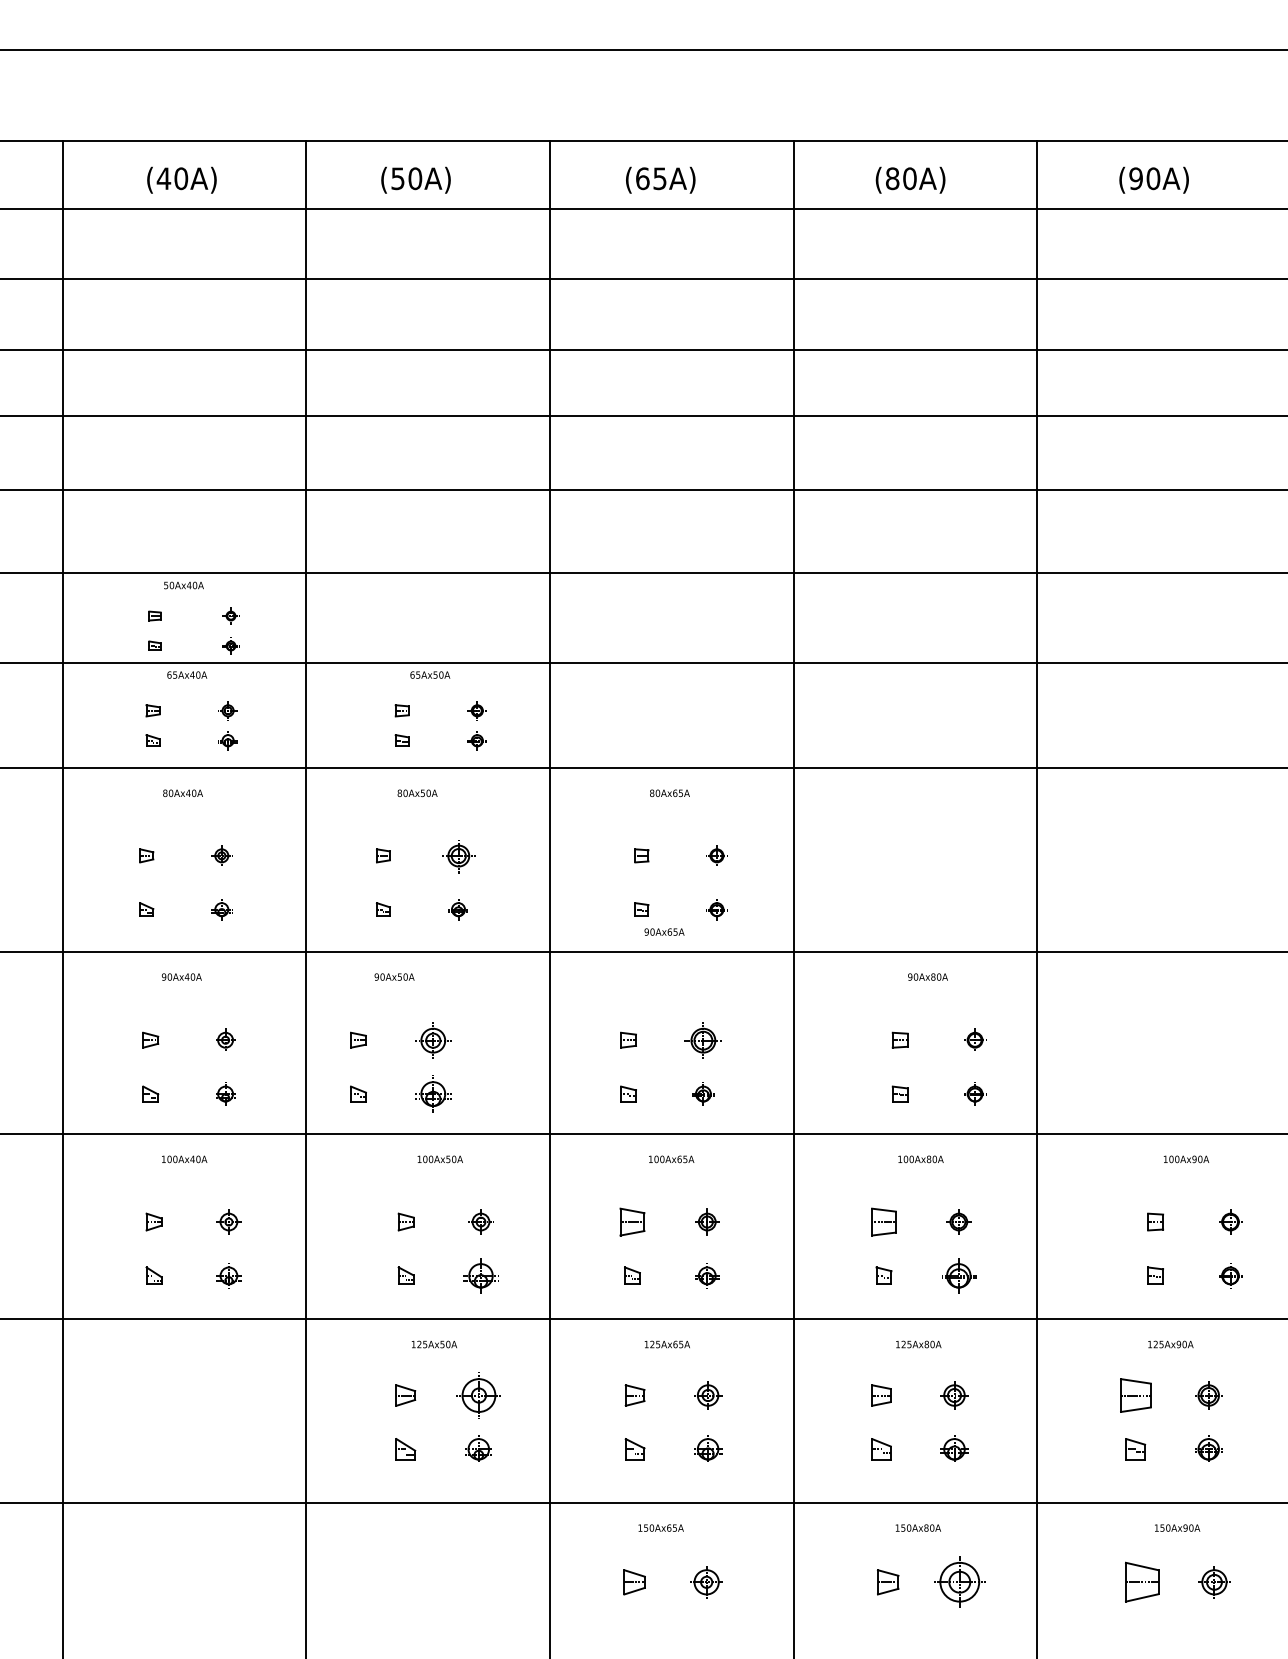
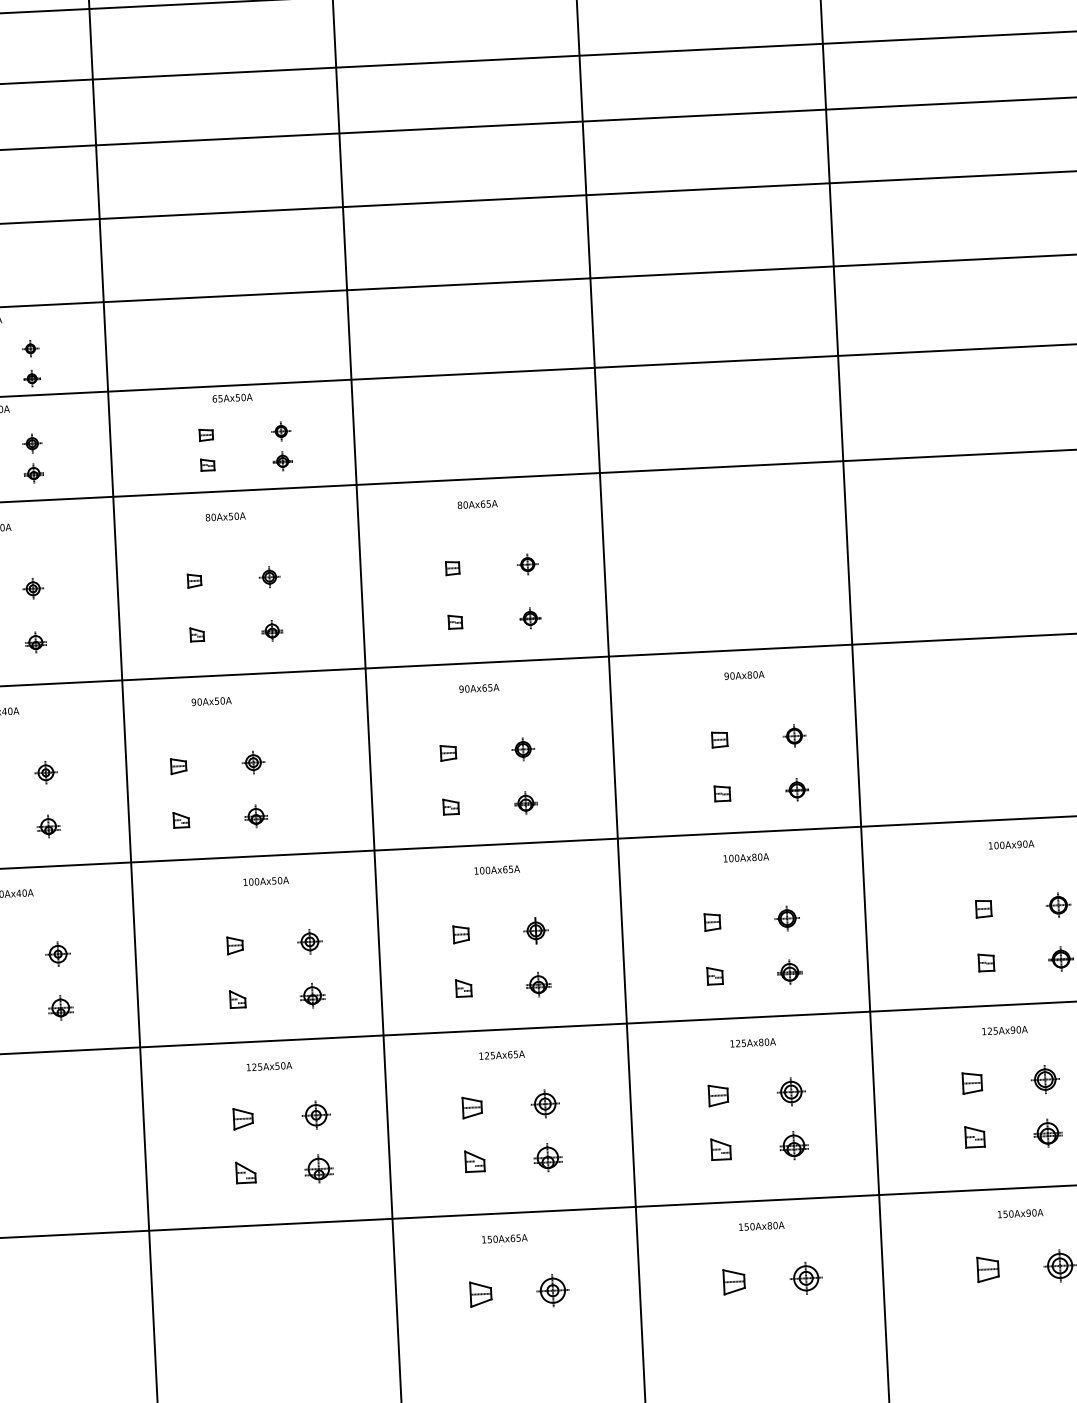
part: (457, 855) -> (268, 576), size x0.62
text: (664, 931) -> (479, 687), moved
part: (433, 1039) -> (253, 761), size x0.62
part: (703, 1039) -> (523, 748), size x0.62
part: (433, 1093) -> (256, 815), size x0.62
part: (632, 1221) -> (461, 933), size x0.62
part: (883, 1221) -> (711, 921), size x0.62
part: (480, 1275) -> (312, 995), size x0.71
part: (958, 1275) -> (789, 971), size x0.71
part: (478, 1395) -> (315, 1115), size x0.62
part: (1135, 1395) -> (972, 1083), size x0.62
part: (960, 1582) -> (806, 1278), size x0.62
part: (1142, 1582) -> (988, 1269), size x0.62

